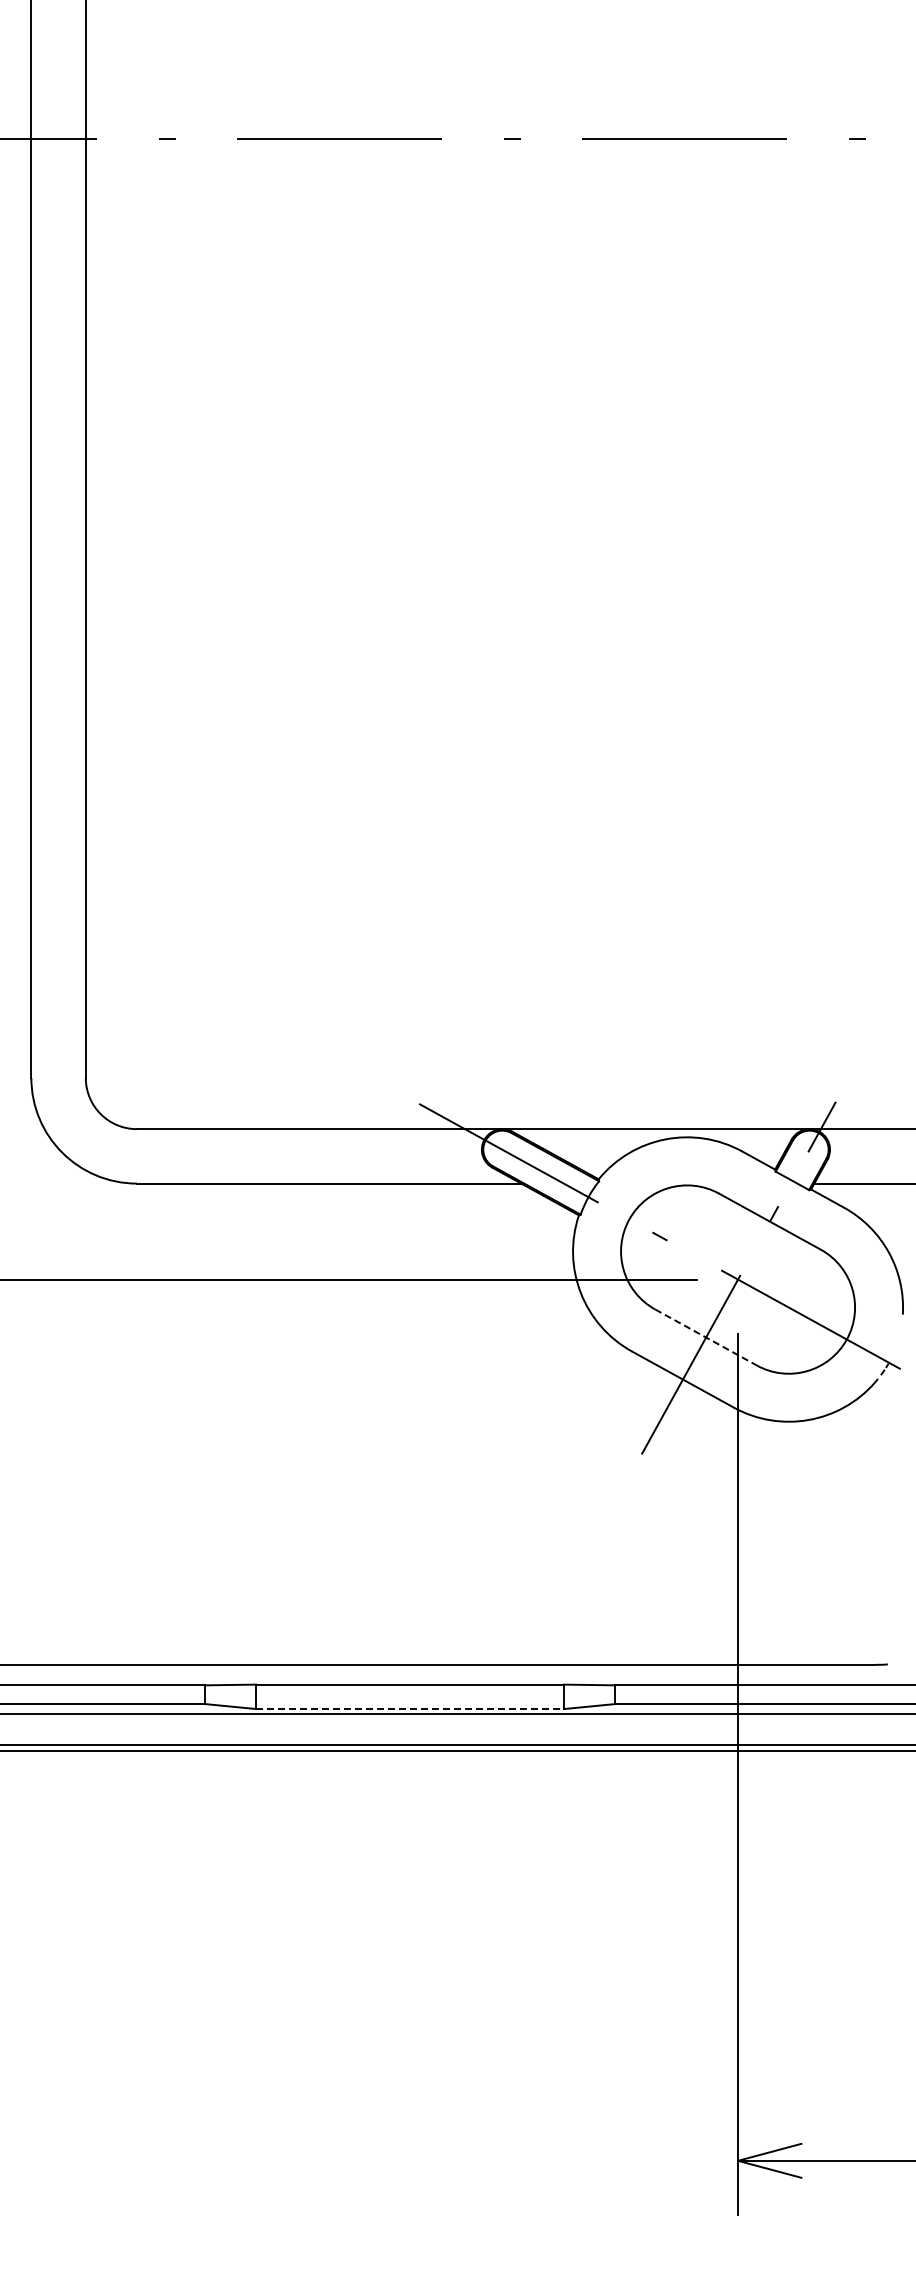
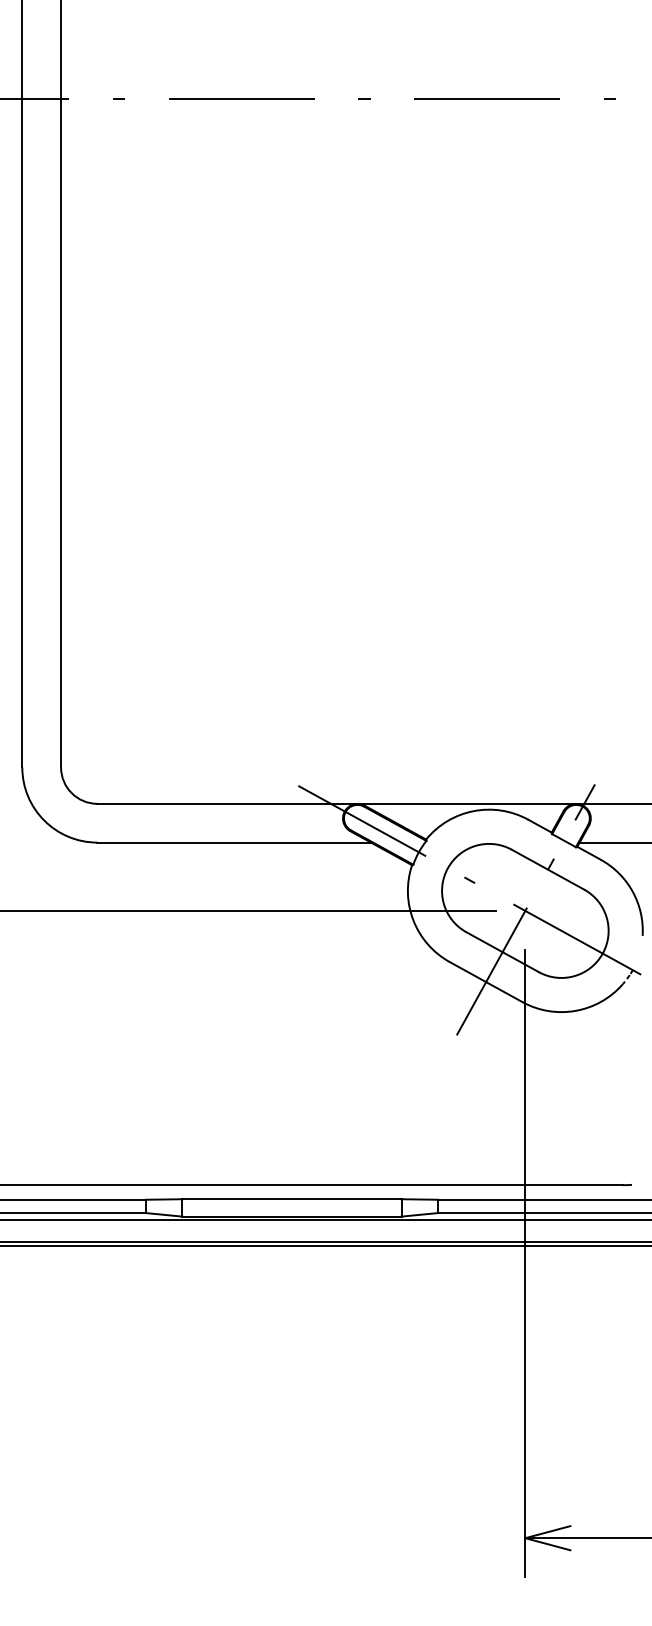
line: (706, 1337) -> (502, 952), dashed -> solid
line: (410, 1709) -> (292, 1216), dashed -> solid

